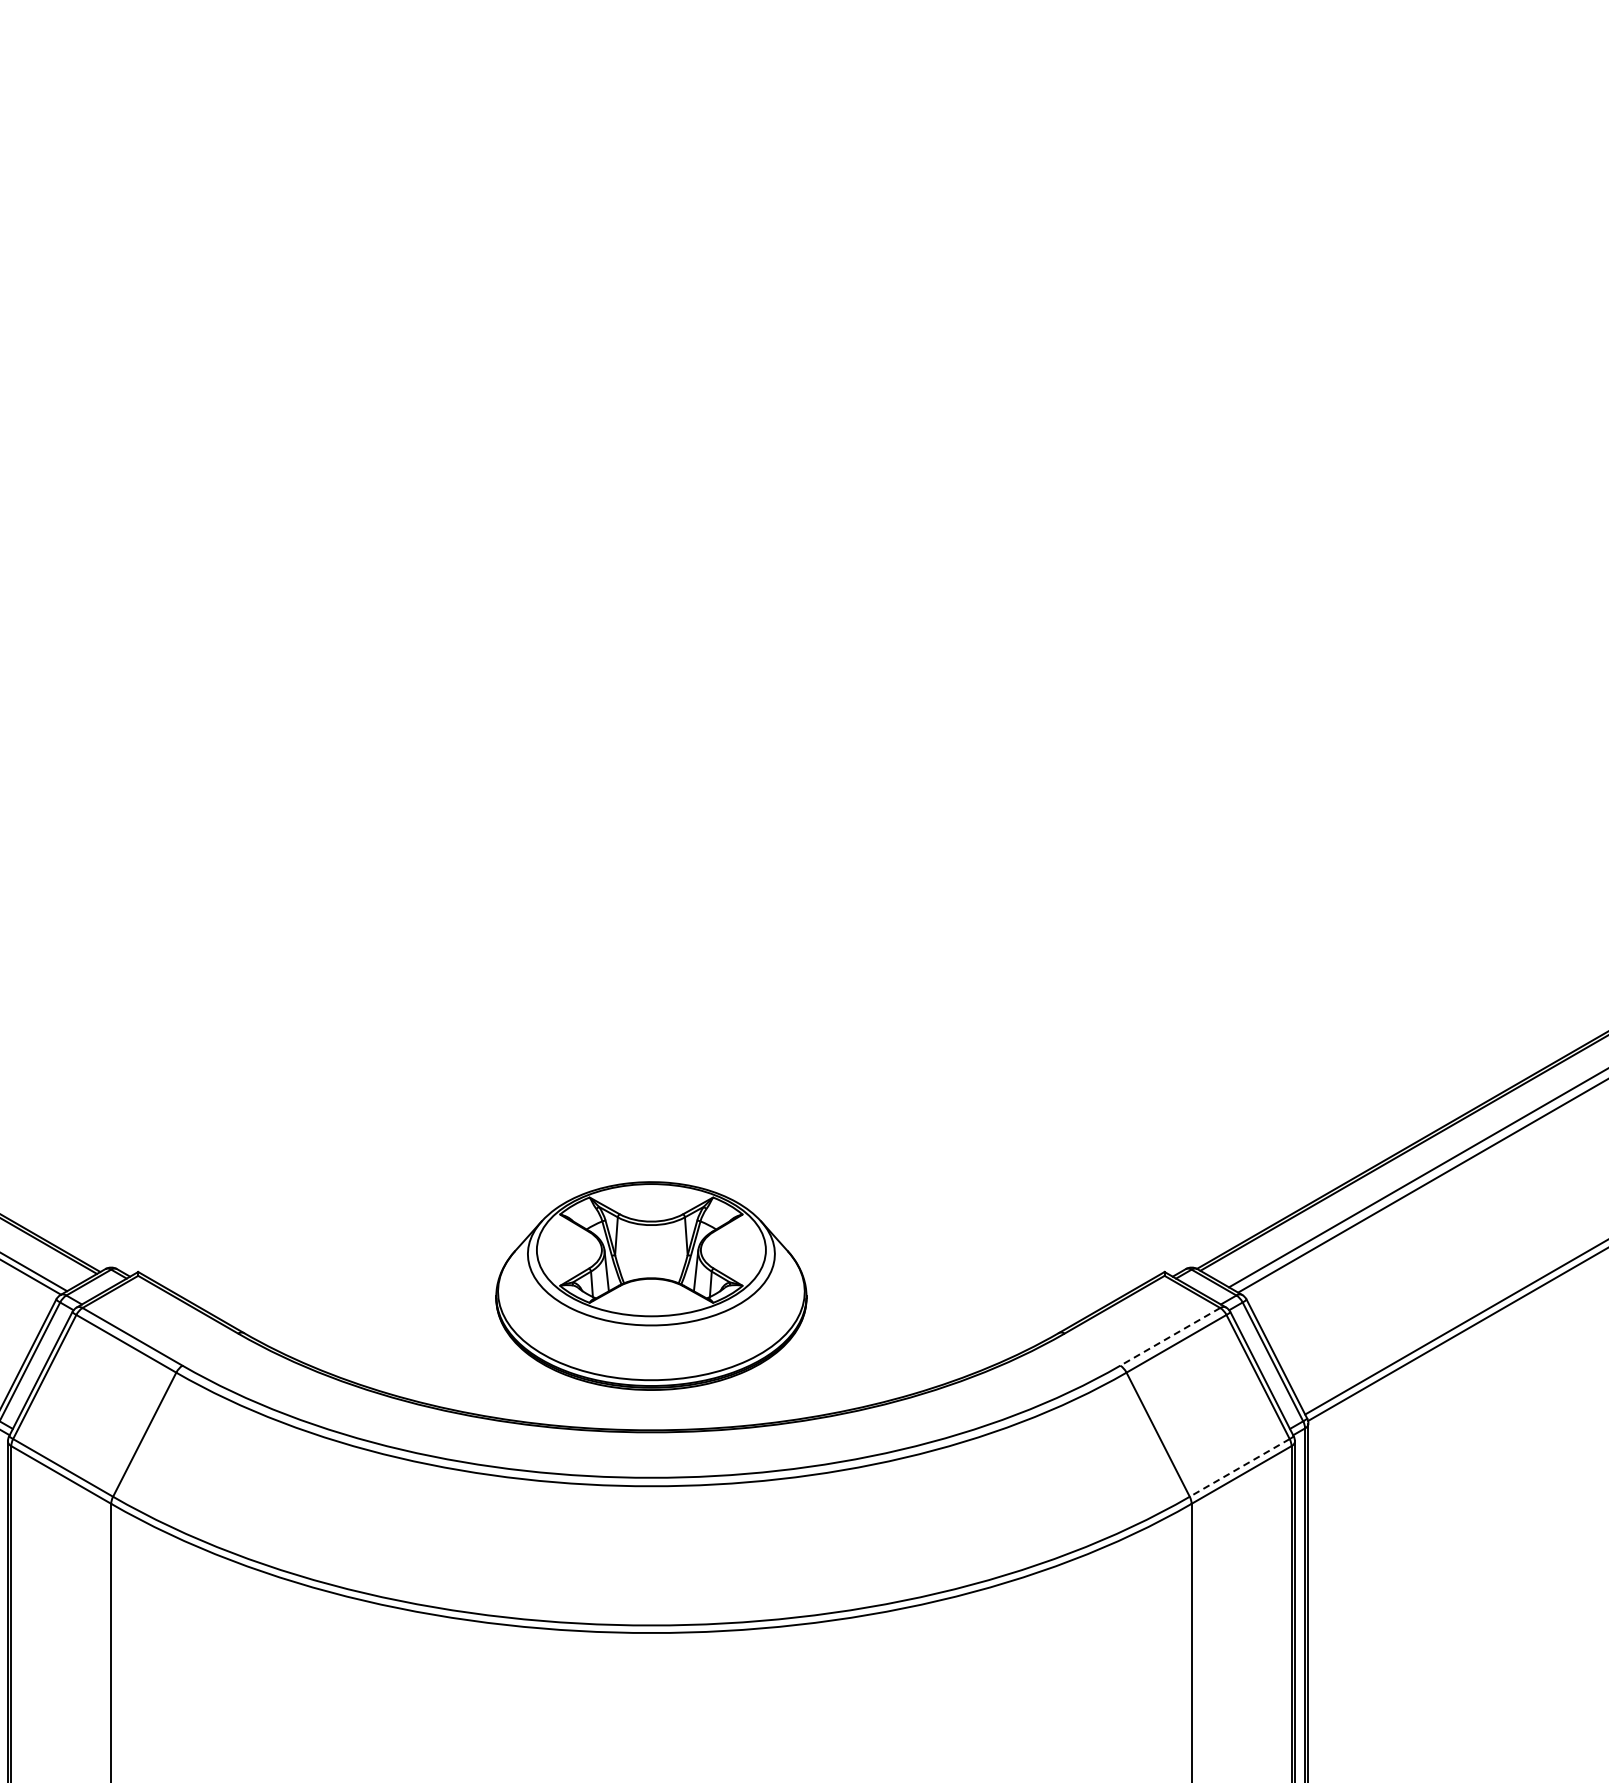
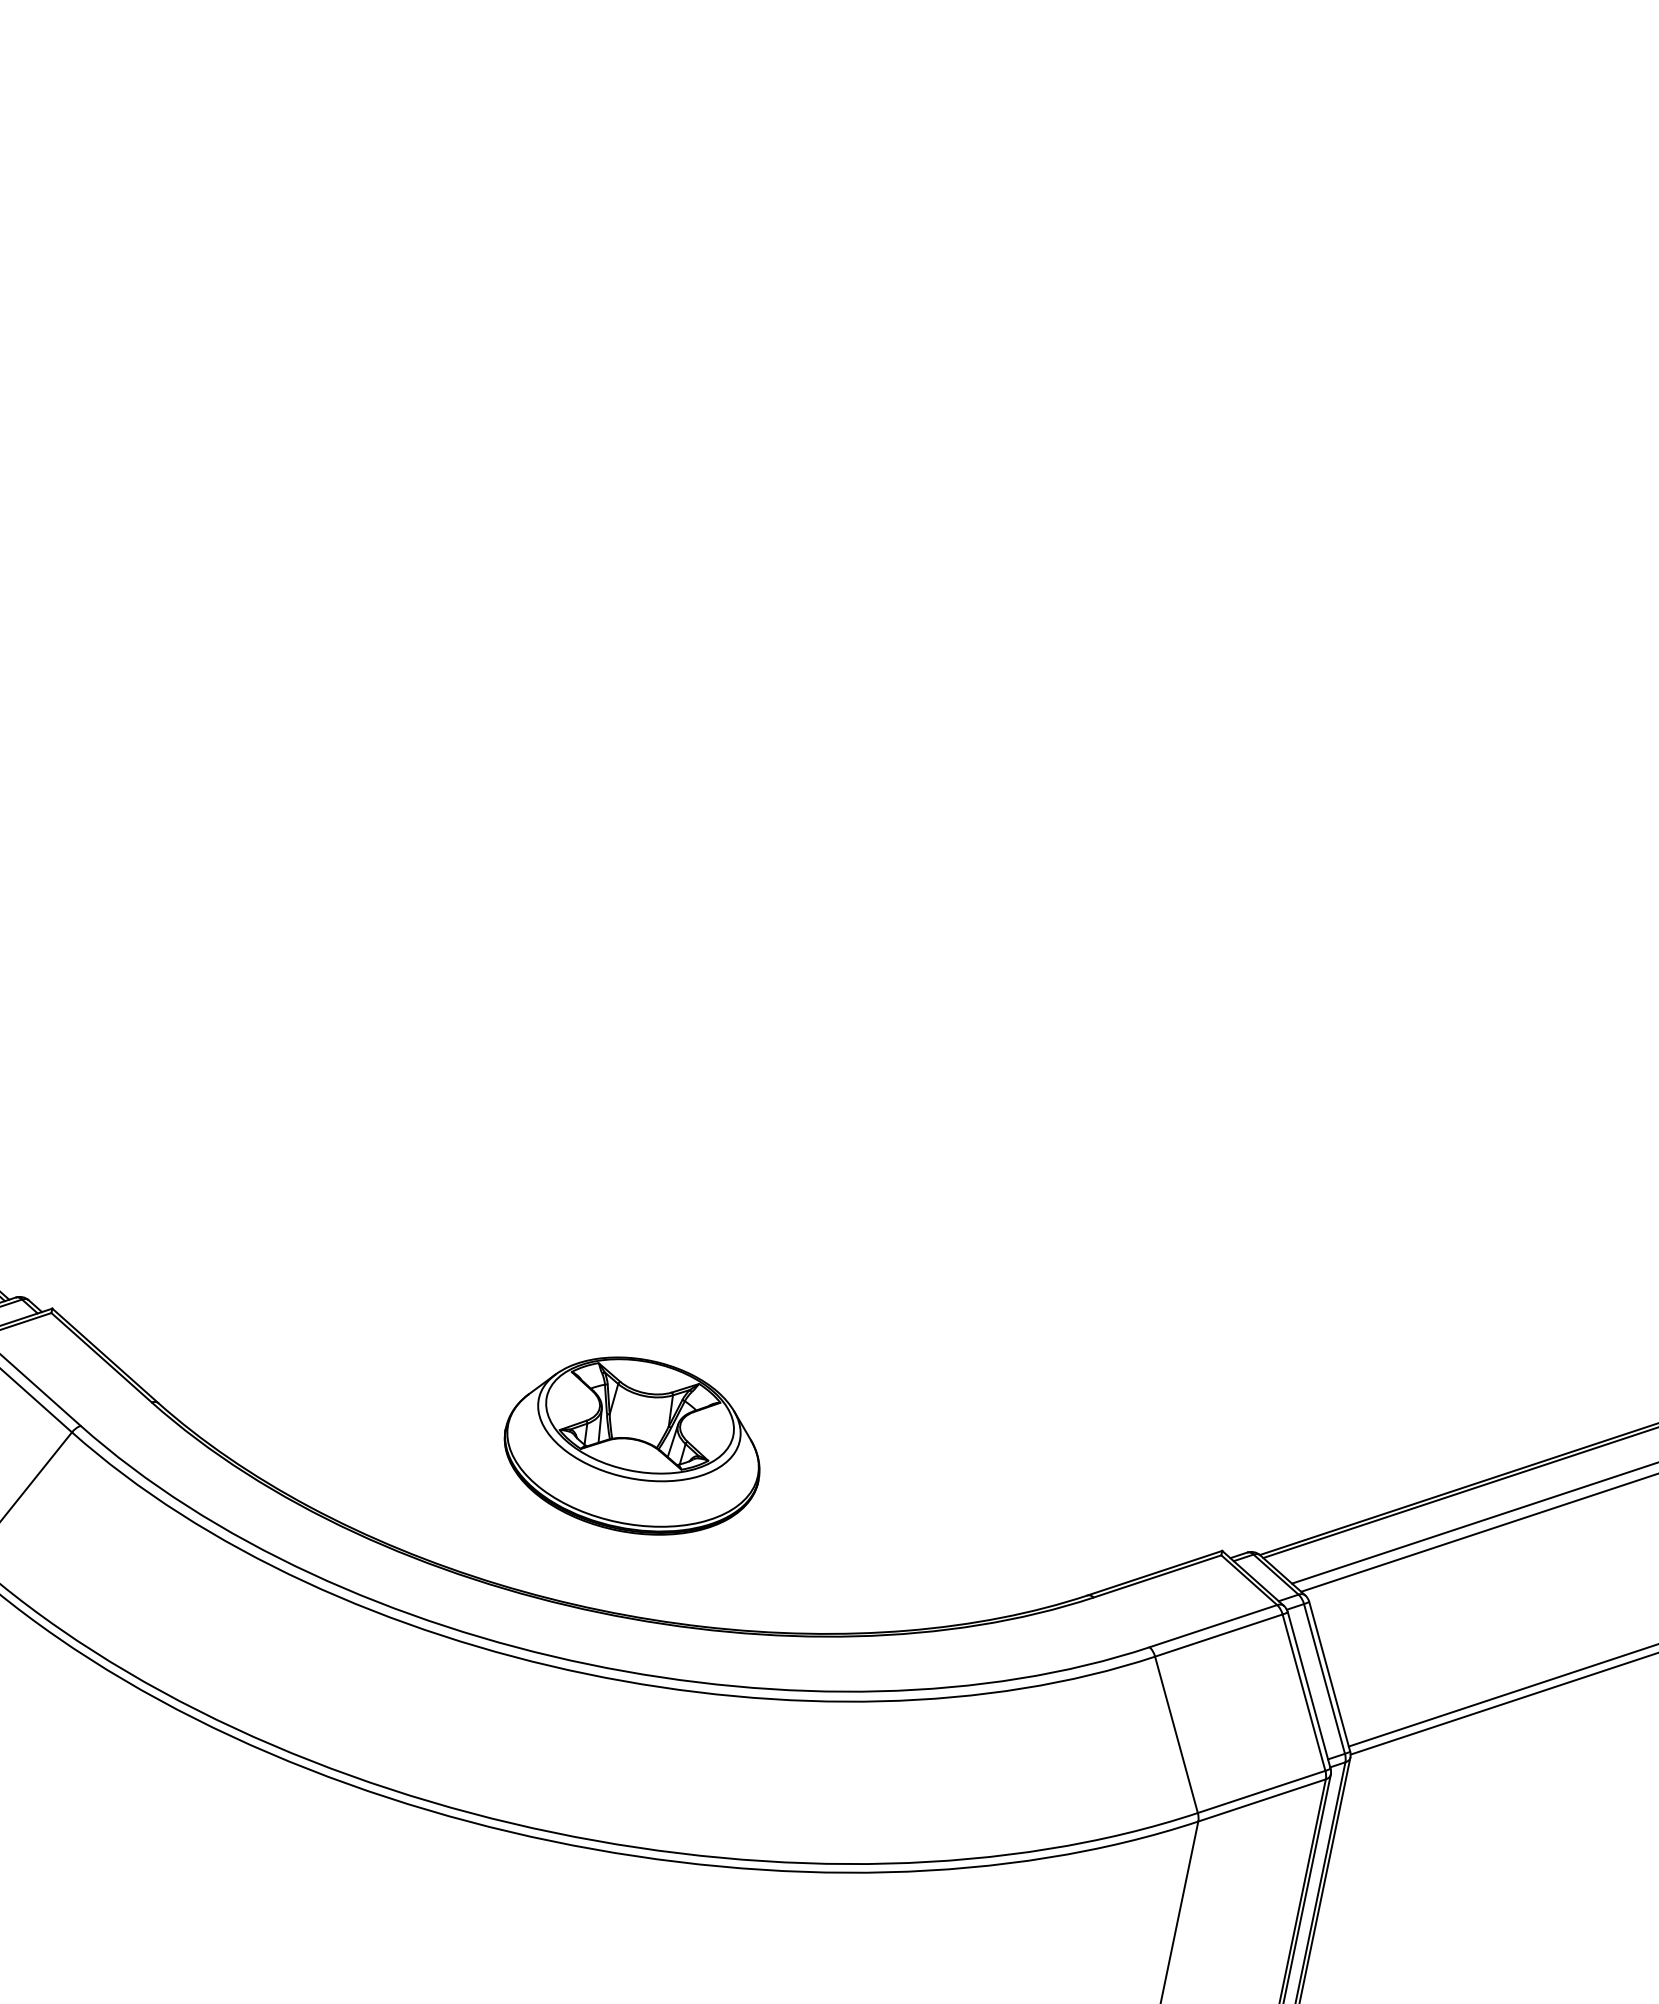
part: (651, 1285) -> (634, 1445), size x0.71
line: (1170, 1336) -> (1213, 1625), dashed -> solid
line: (1239, 1467) -> (1261, 1791), dashed -> solid

